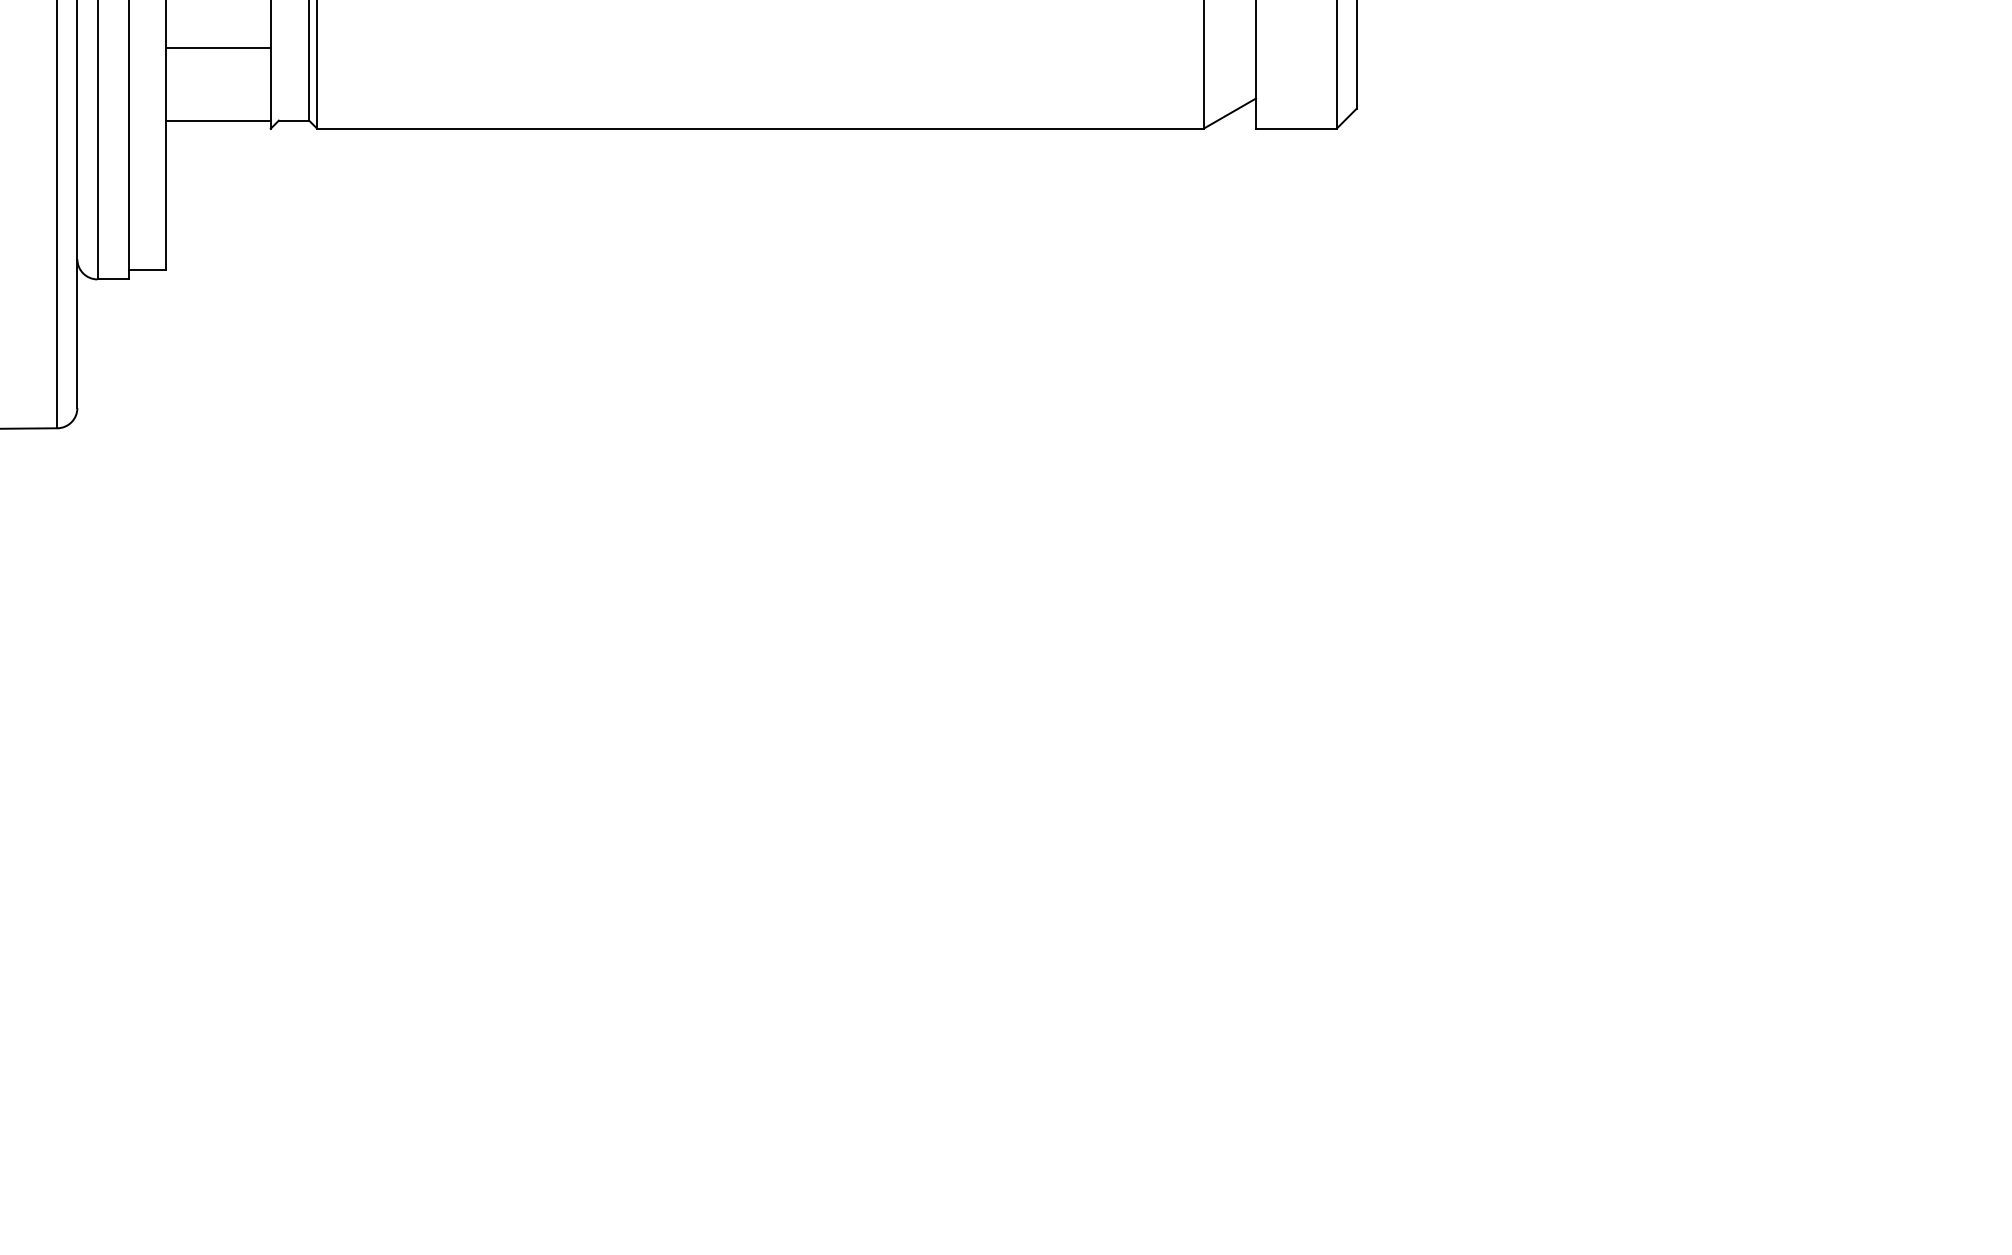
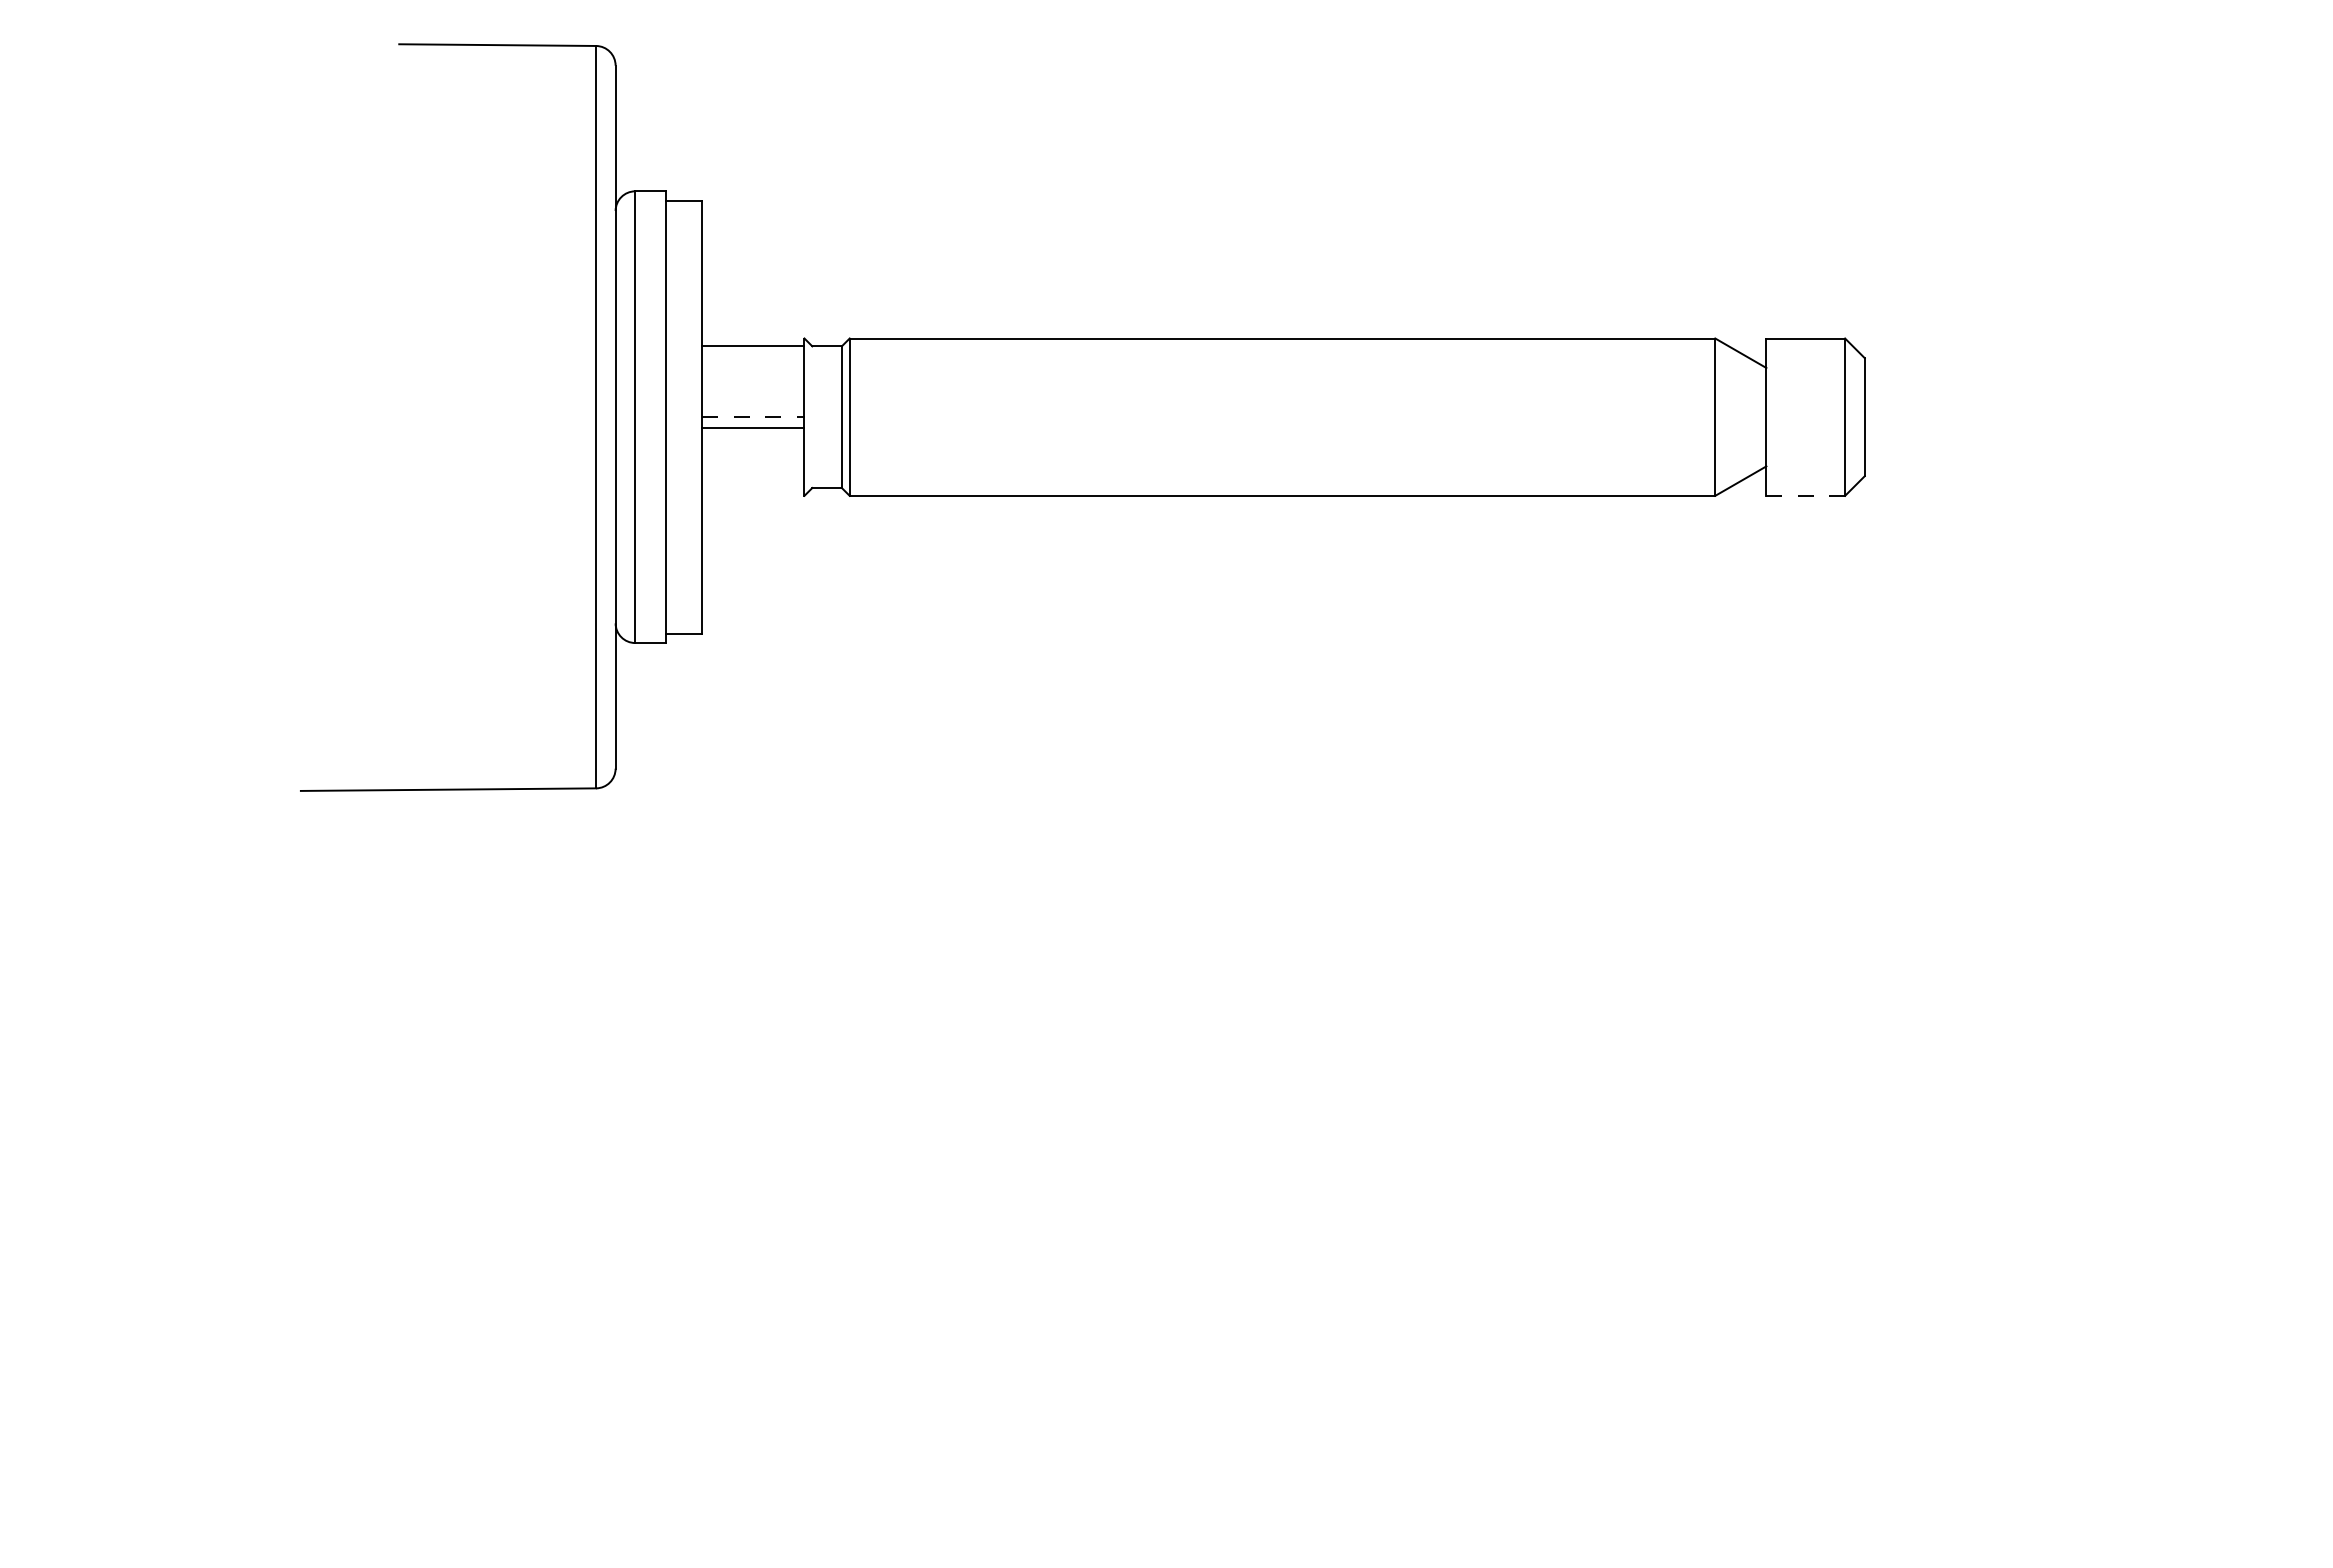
line: (218, 48) -> (753, 417), solid -> dashed
line: (218, 121) -> (753, 428), moved
line: (1297, 128) -> (1806, 495), solid -> dashed

